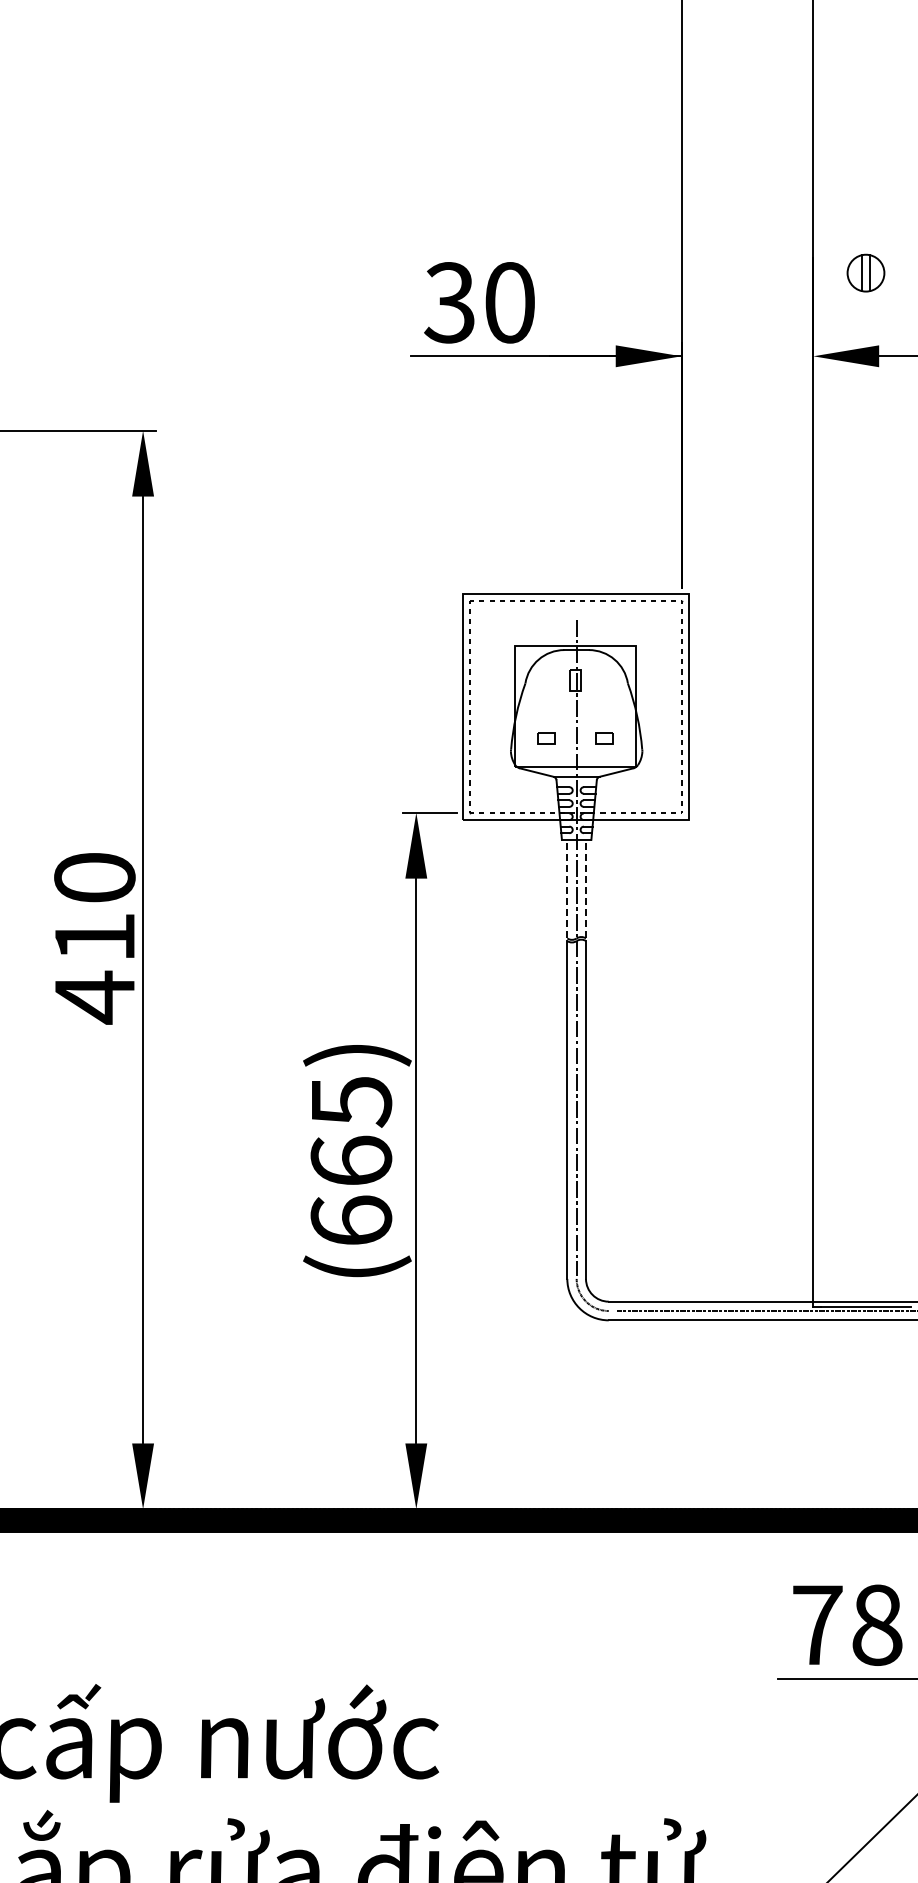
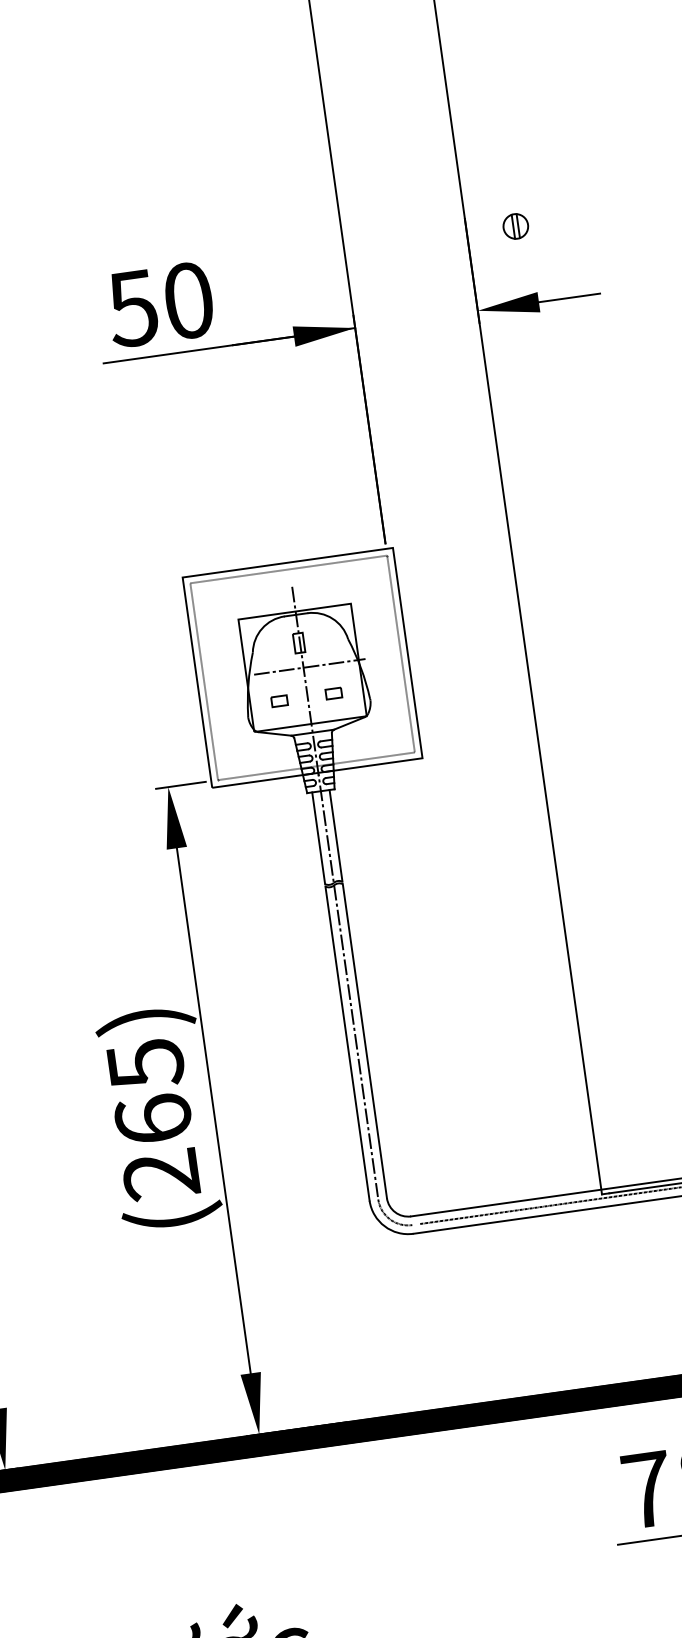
part: (865, 272) -> (515, 226), size x0.71
text: (448, 302) -> (131, 308), 30 -> 50
line: (583, 706) -> (309, 666), added
line: (567, 888) -> (318, 837), dashed -> solid
line: (586, 888) -> (336, 835), dashed -> solid
text: (351, 1220) -> (161, 1174), (665) -> (265)

